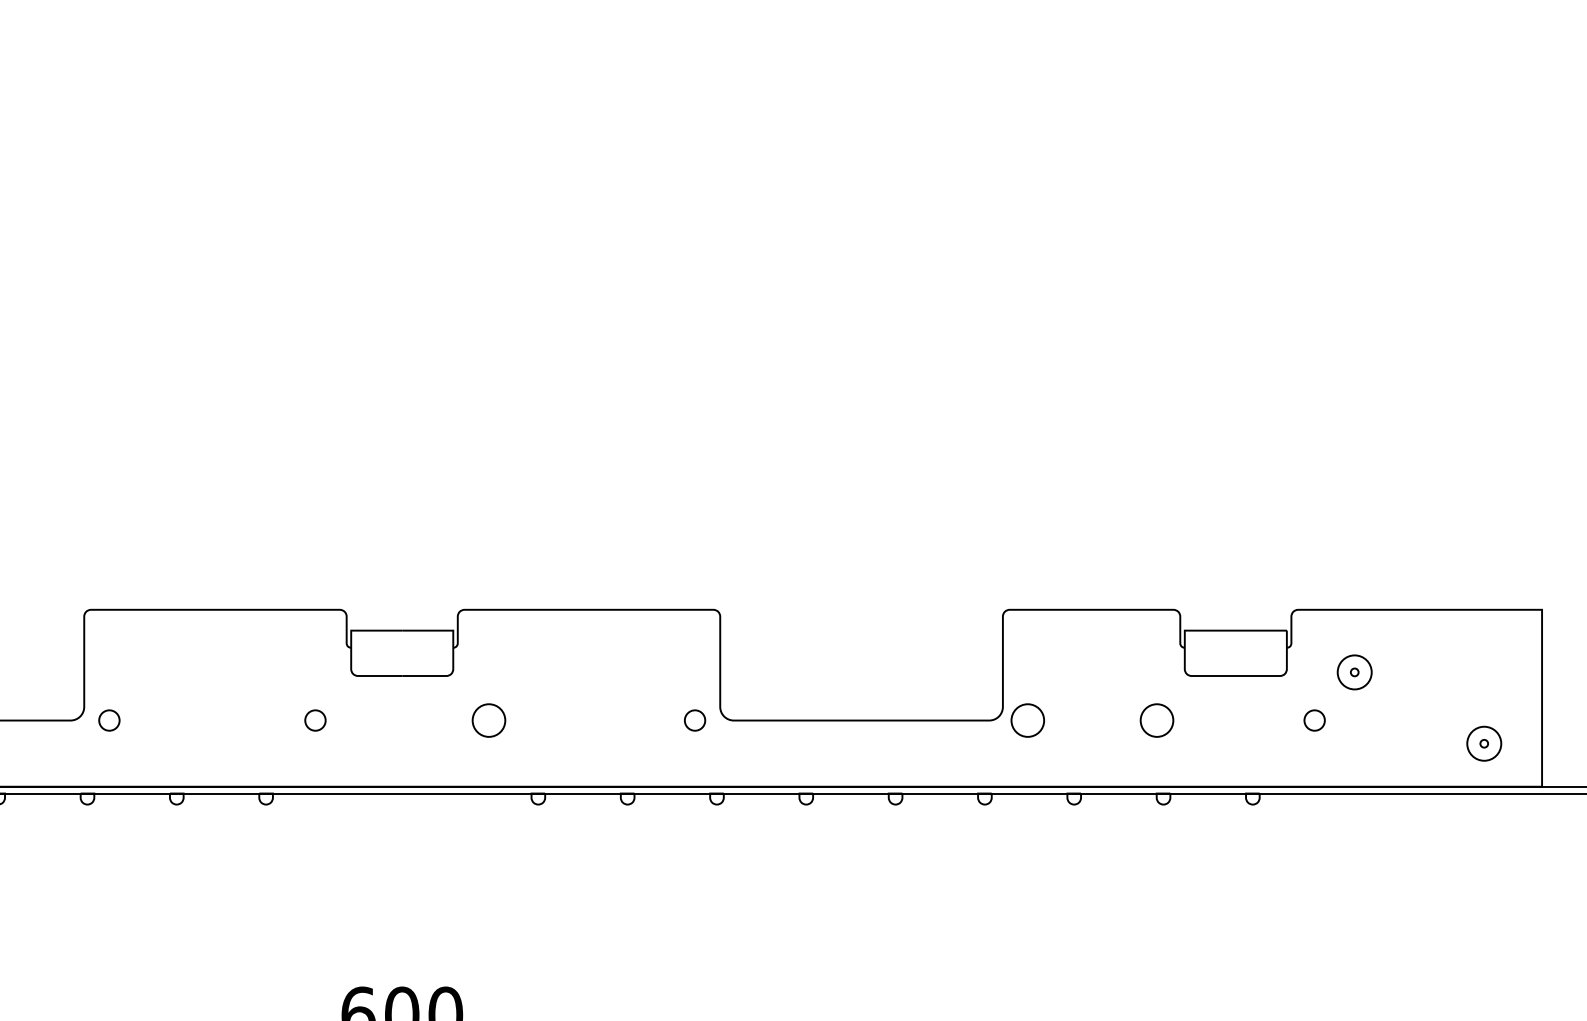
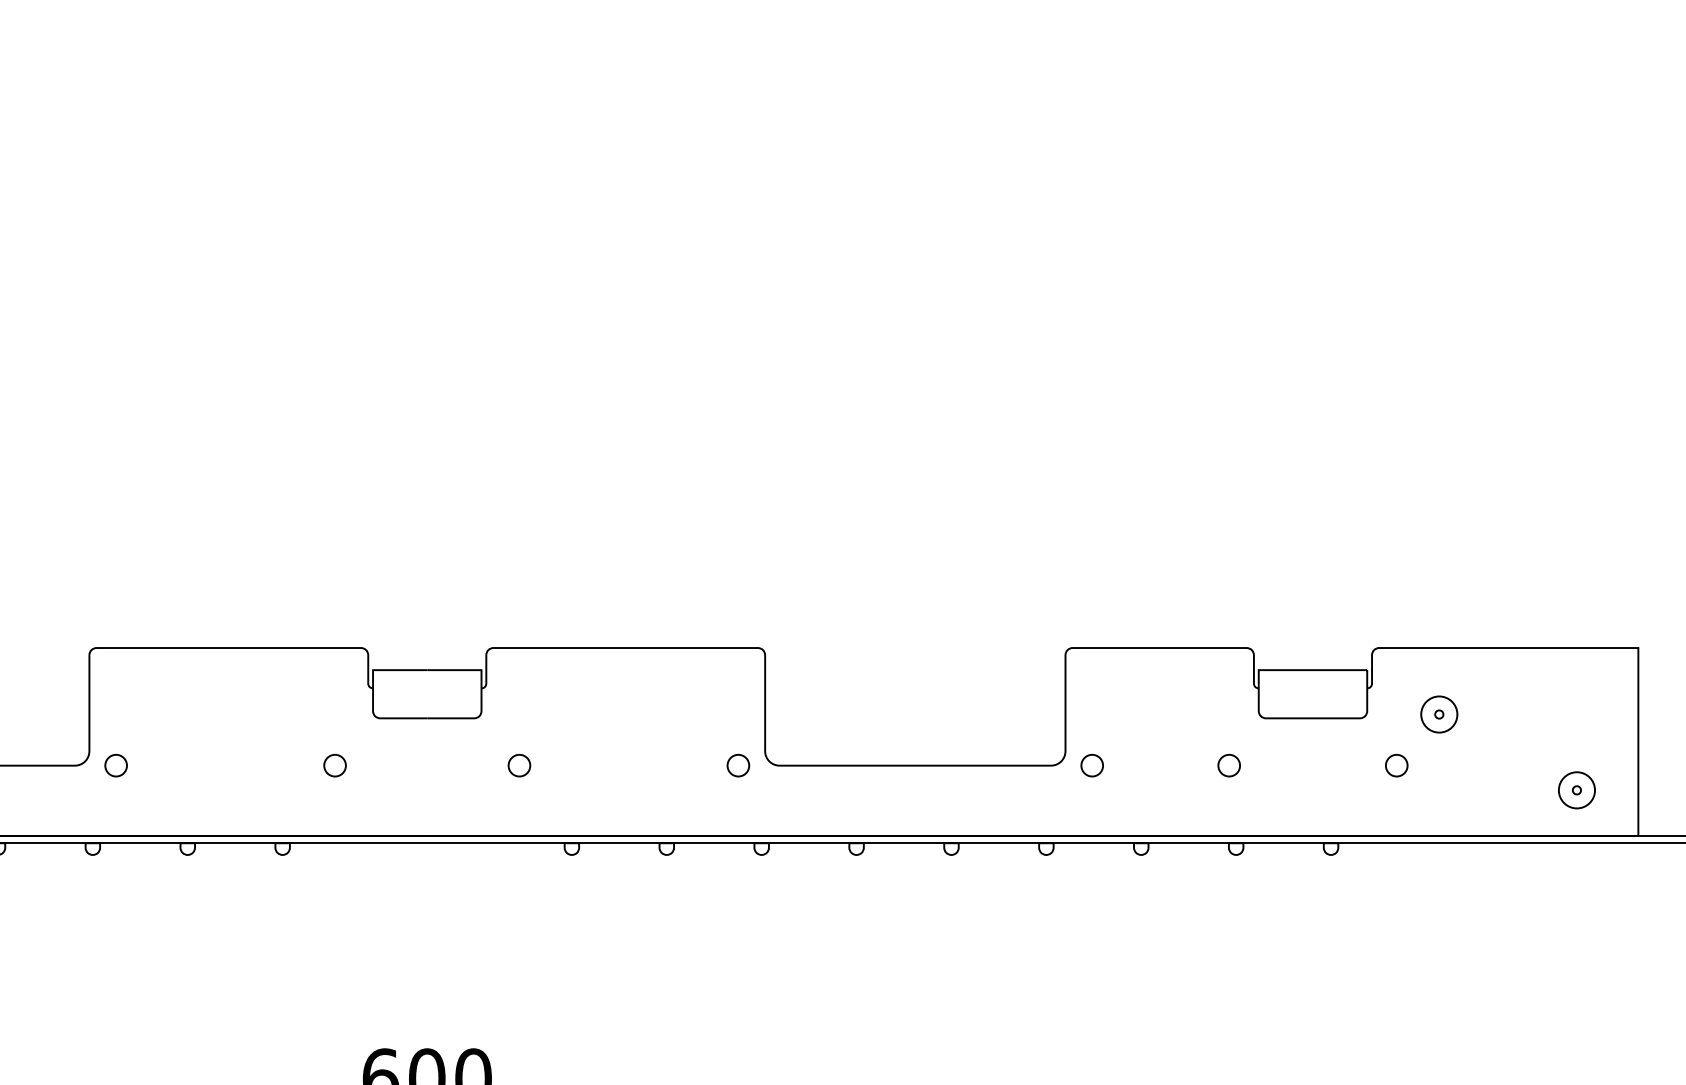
circle: (488, 720) -> (518, 765), size x0.62
circle: (1028, 720) -> (1092, 765), size x0.62
circle: (1156, 720) -> (1228, 765), size x0.62

